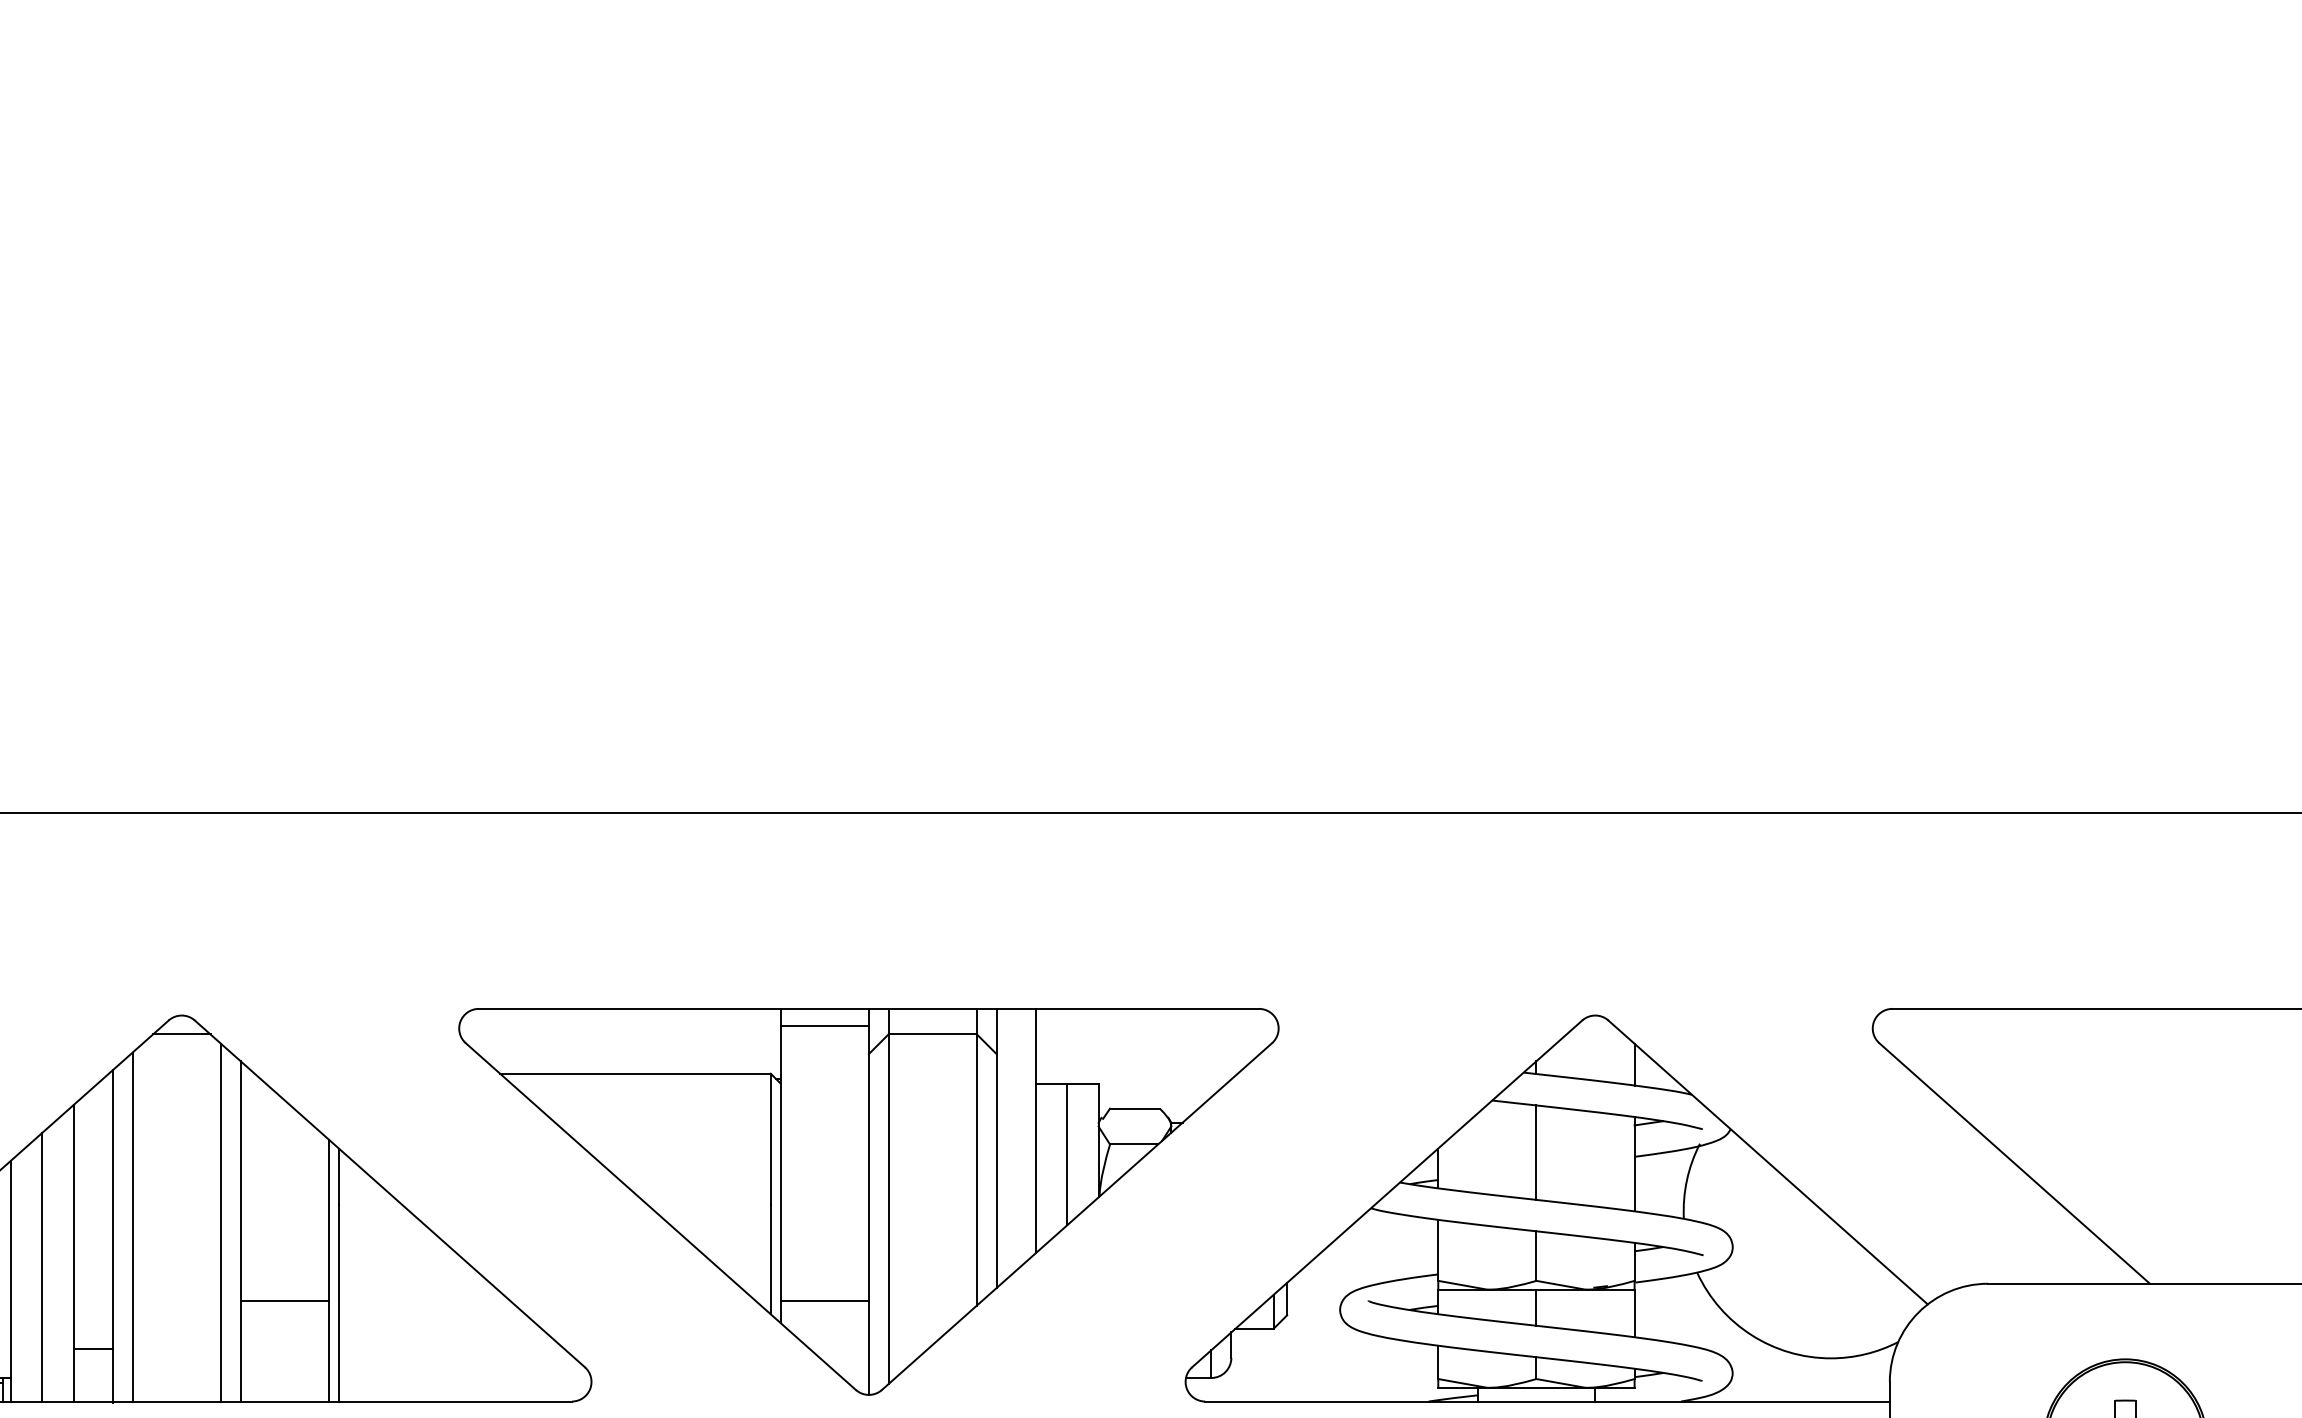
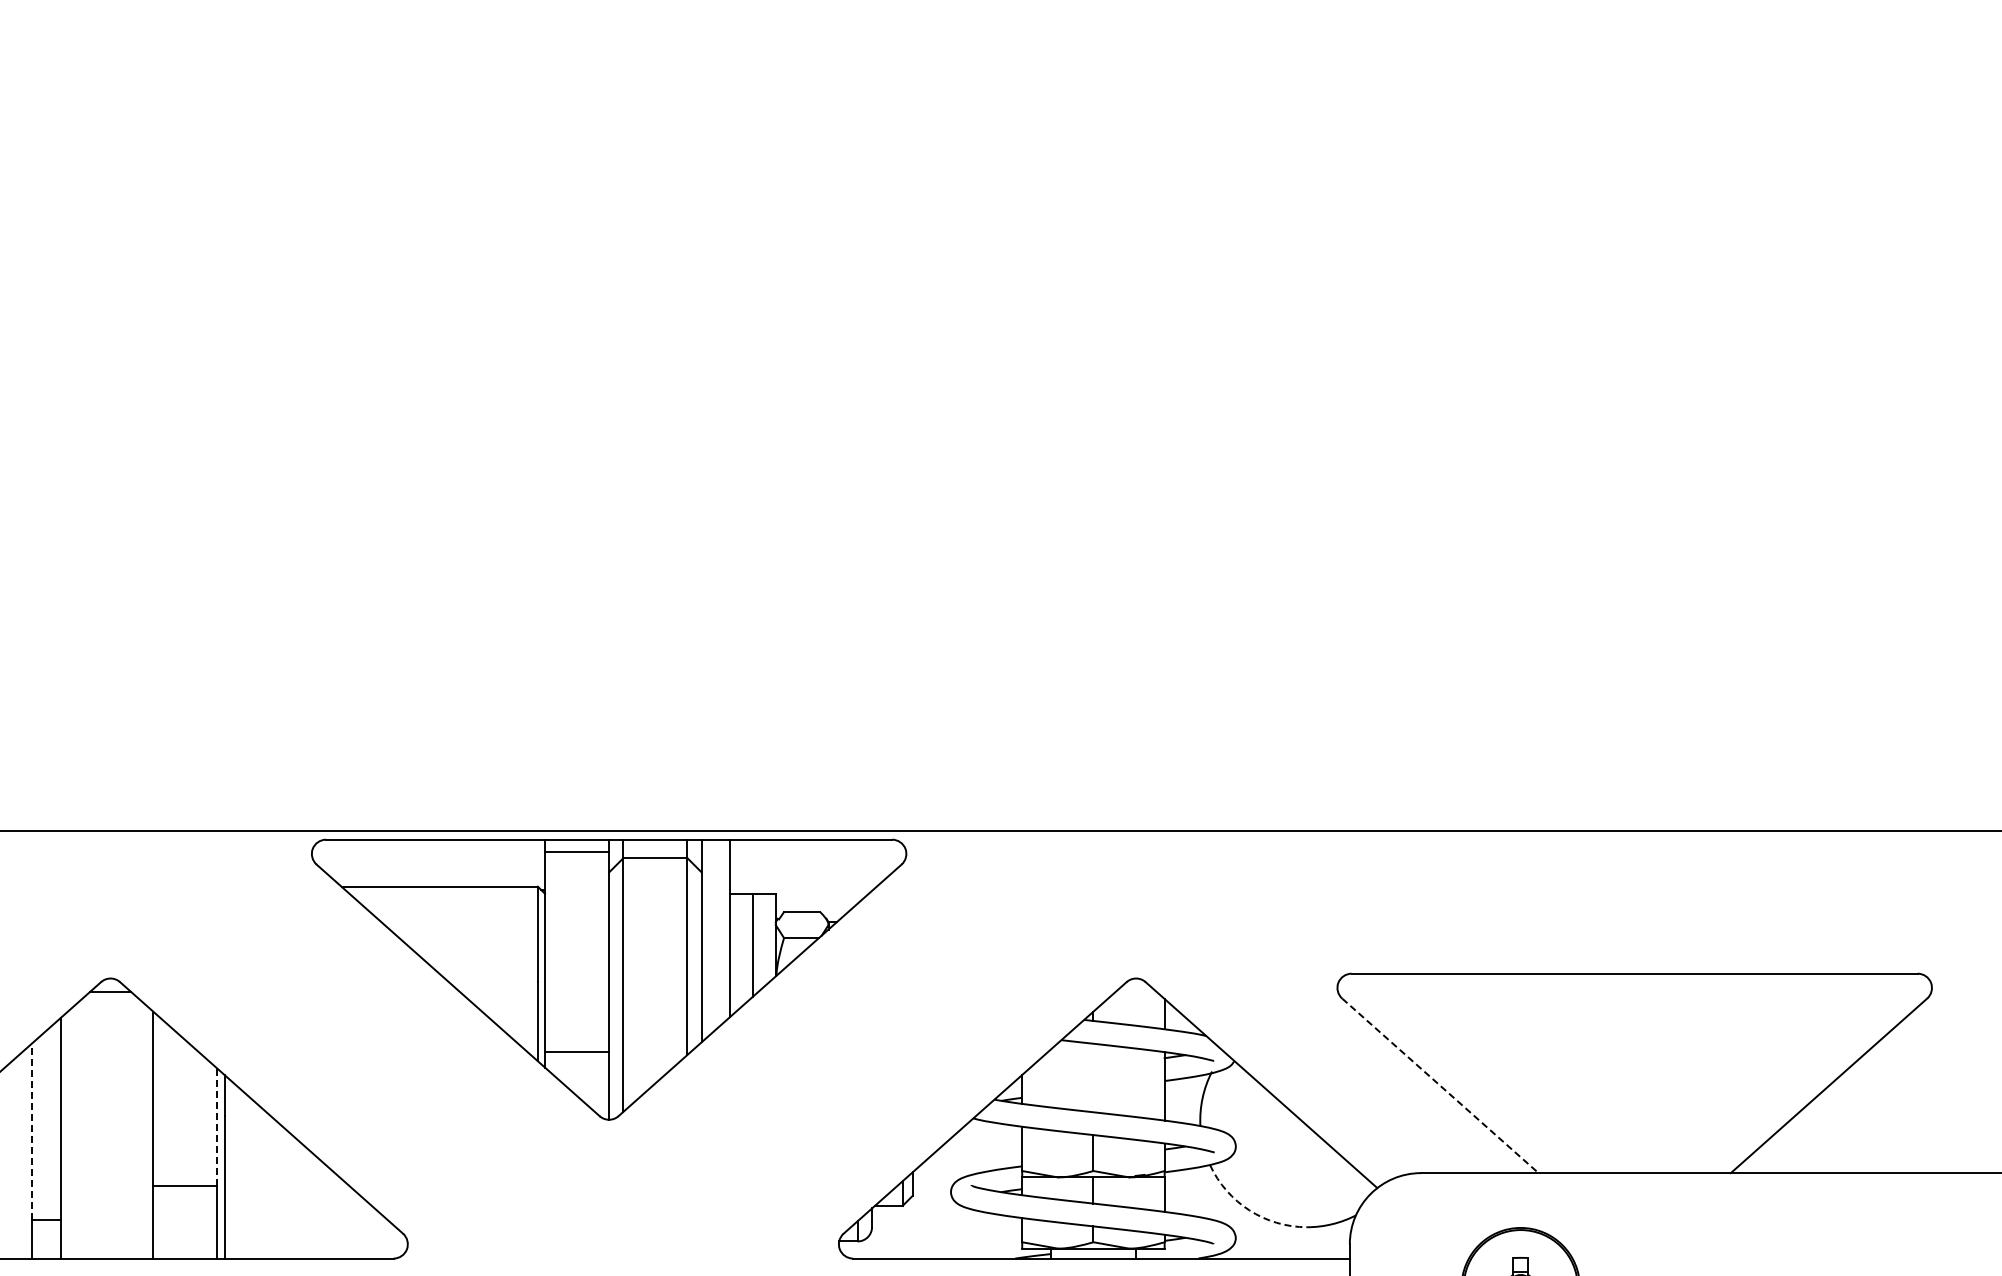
line: (1536, 1151) -> (1093, 1077), removed
line: (2014, 1164) -> (1440, 1086), solid -> dashed
part: (869, 1201) -> (609, 979), moved
line: (329, 1220) -> (217, 1127), solid -> dashed
line: (221, 1222) -> (139, 1128), removed
line: (74, 1226) -> (32, 1131), solid -> dashed
line: (132, 1226) -> (74, 1131), removed
line: (42, 1266) -> (9, 1160), removed
arc: (1751, 1335) -> (1249, 1210), solid -> dashed

